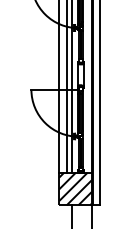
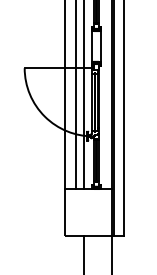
hatch: (75, 188) -> (88, 211), removed

